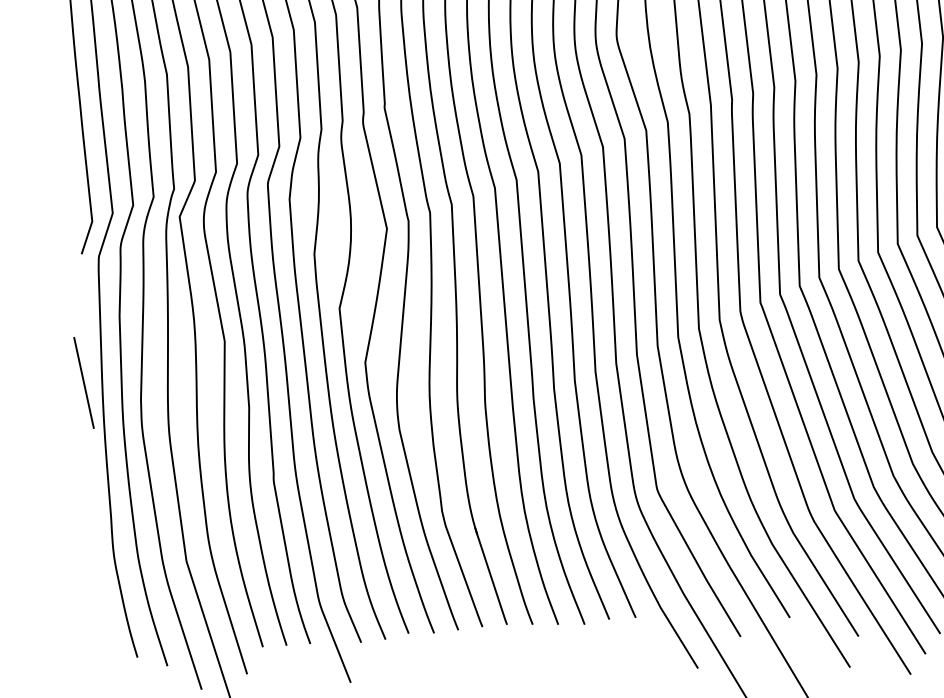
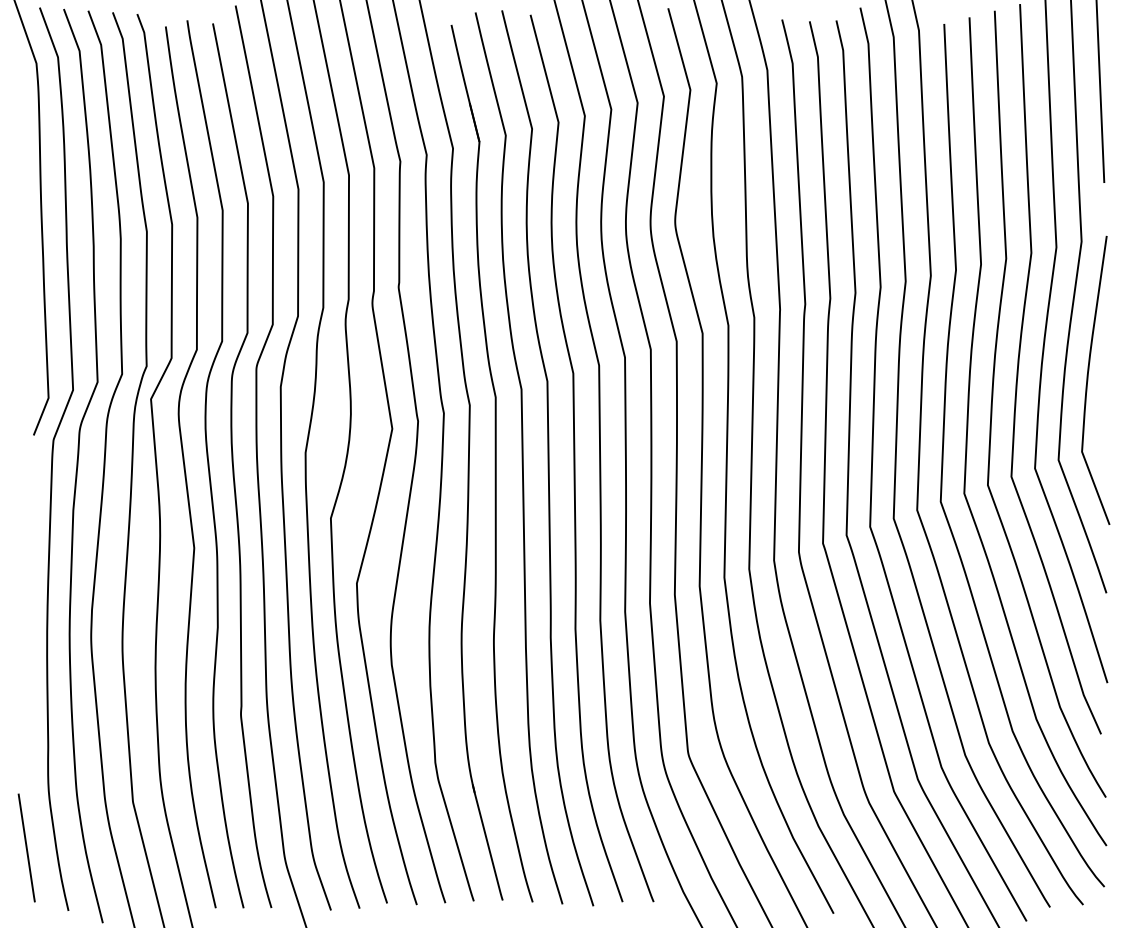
line: (83, 382) -> (26, 847), moved

